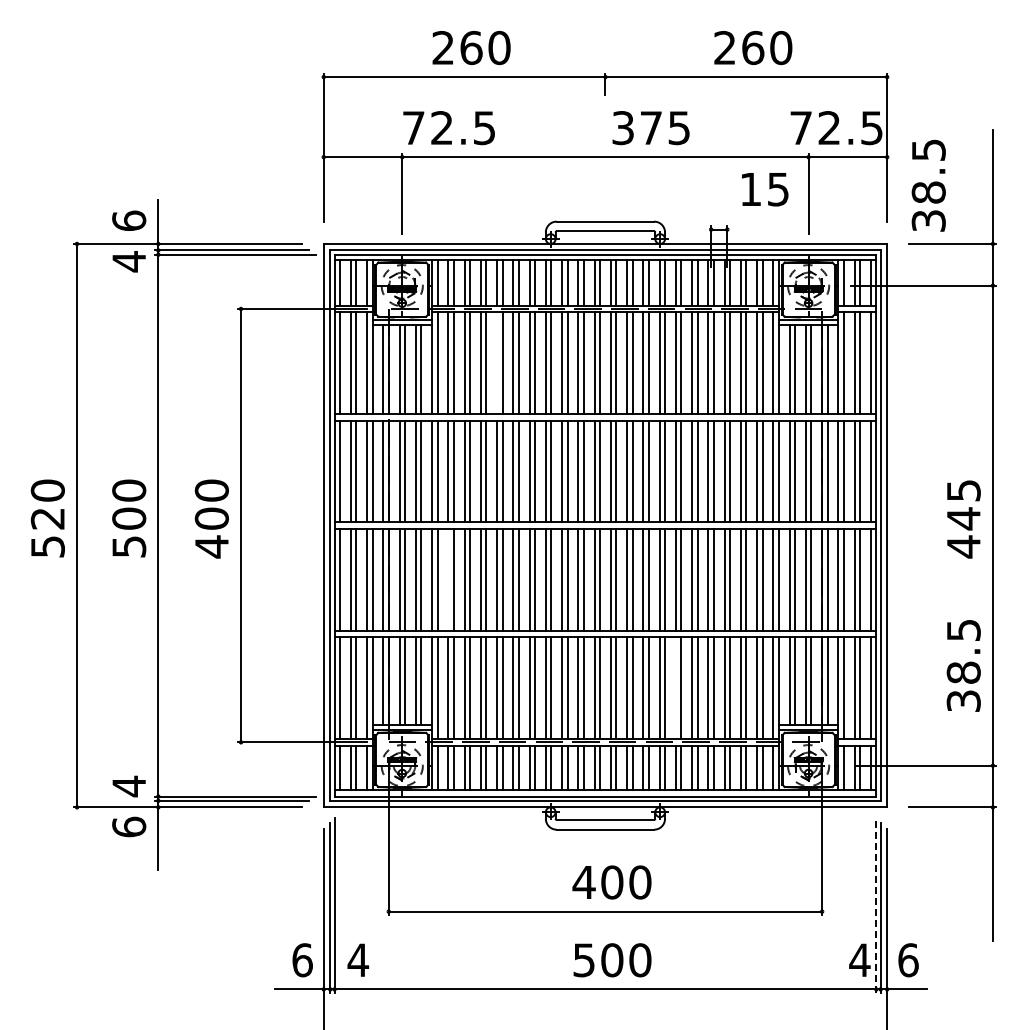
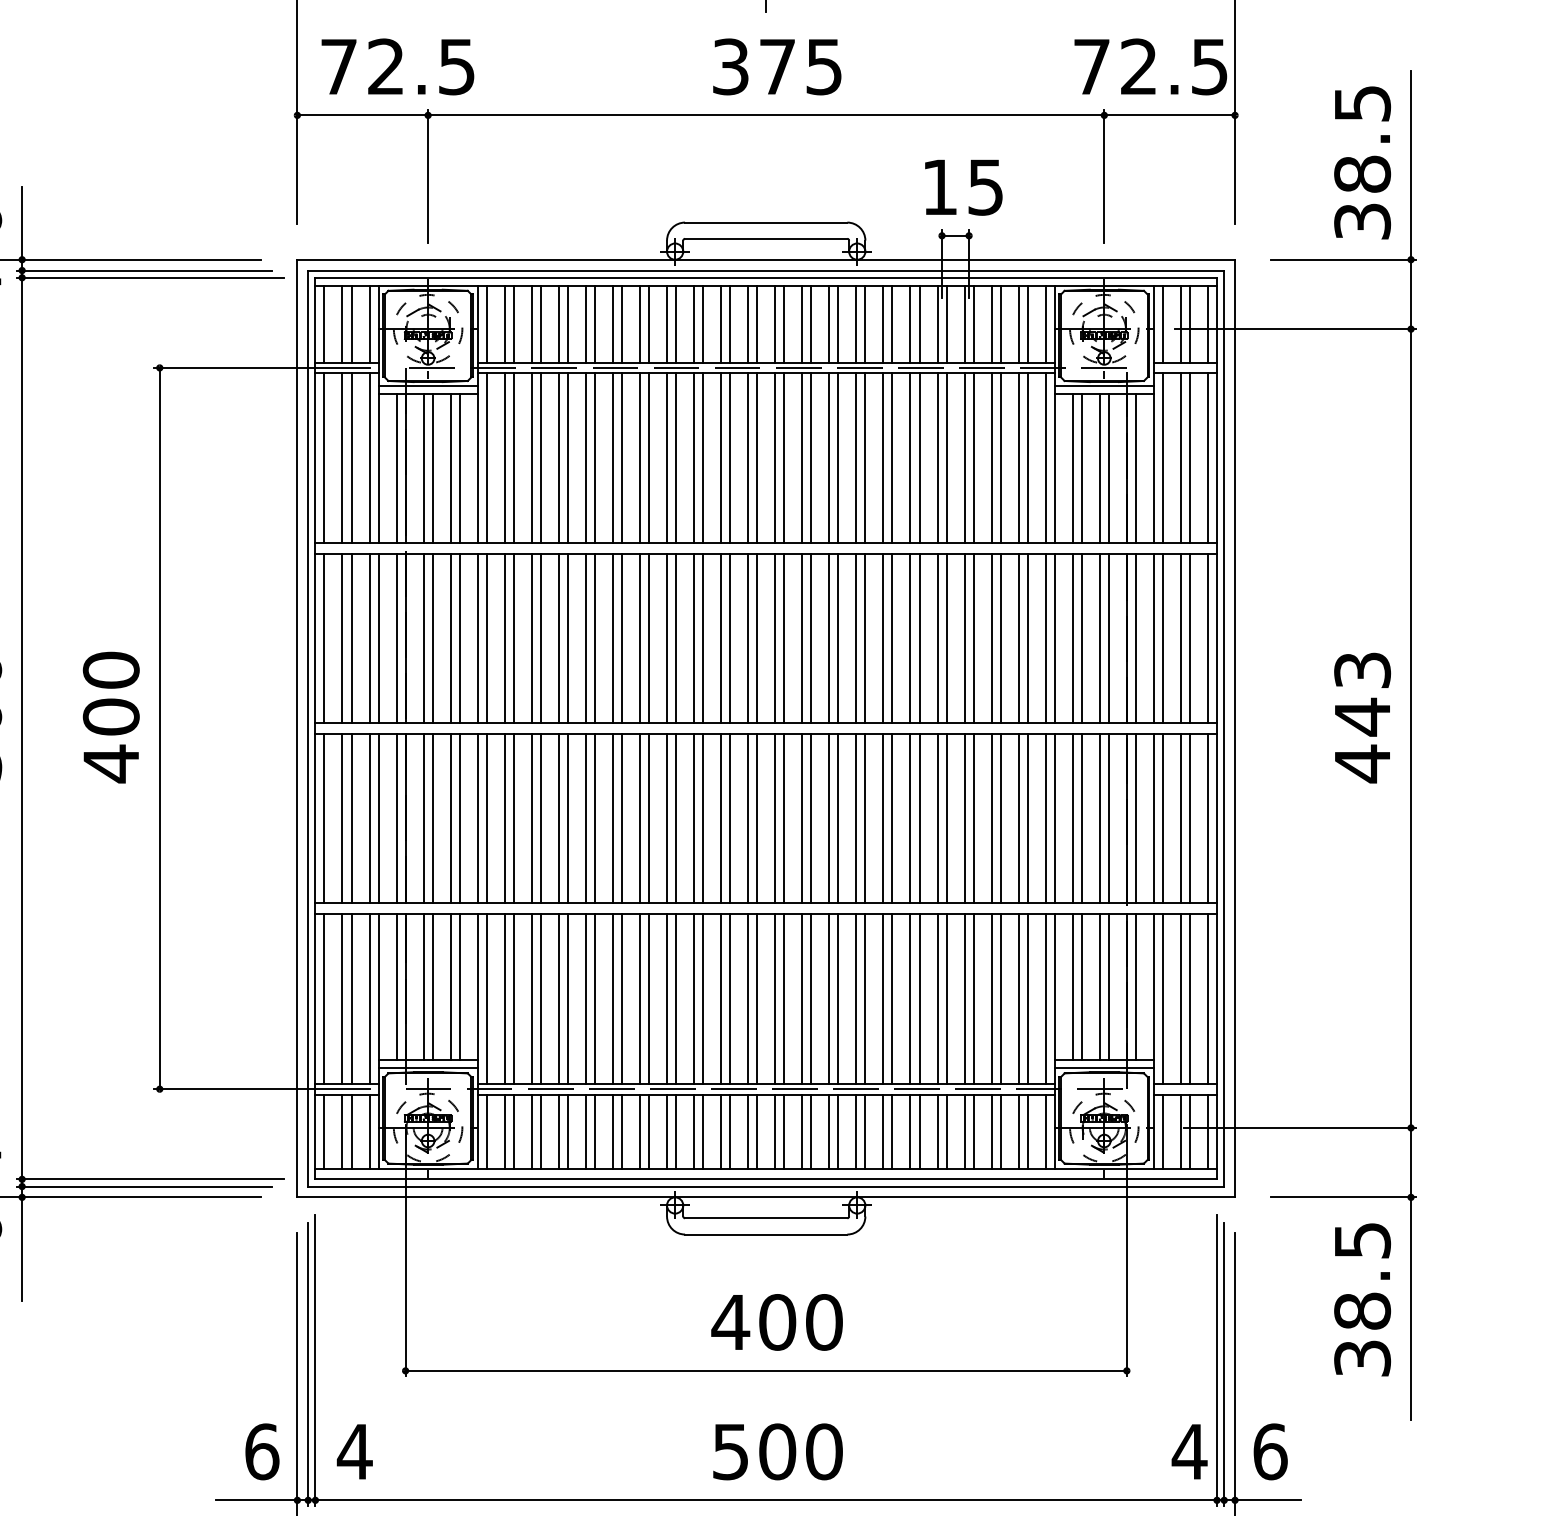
text: (448, 128) -> (396, 67), moved
text: (650, 128) -> (776, 67), moved
text: (928, 185) -> (1362, 162), moved
text: (765, 189) -> (964, 187), moved
line: (497, 363) -> (586, 458), added
text: (963, 490) -> (1362, 670), 445 -> 443
line: (448, 579) -> (505, 818), added
text: (963, 665) -> (1362, 1299), moved
line: (675, 688) -> (882, 999), added
line: (876, 904) -> (1217, 1359), dashed -> solid

